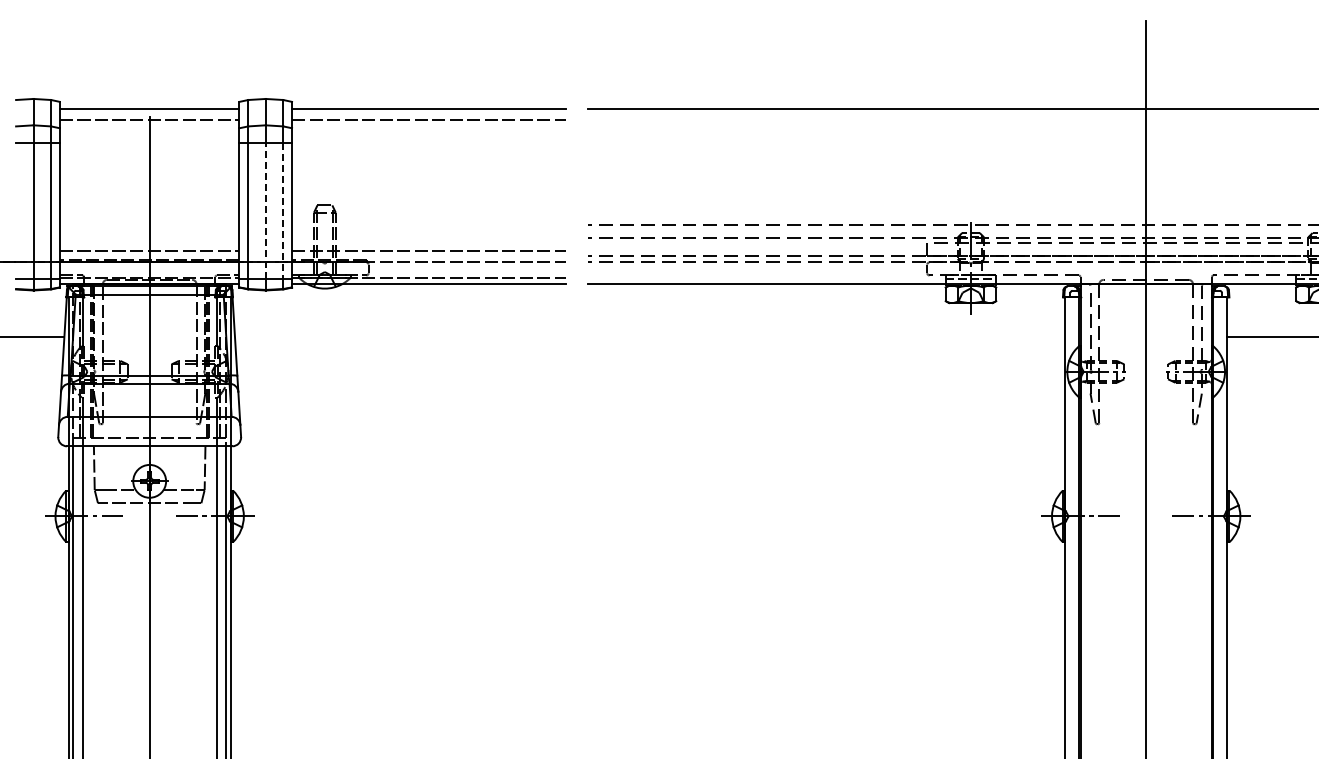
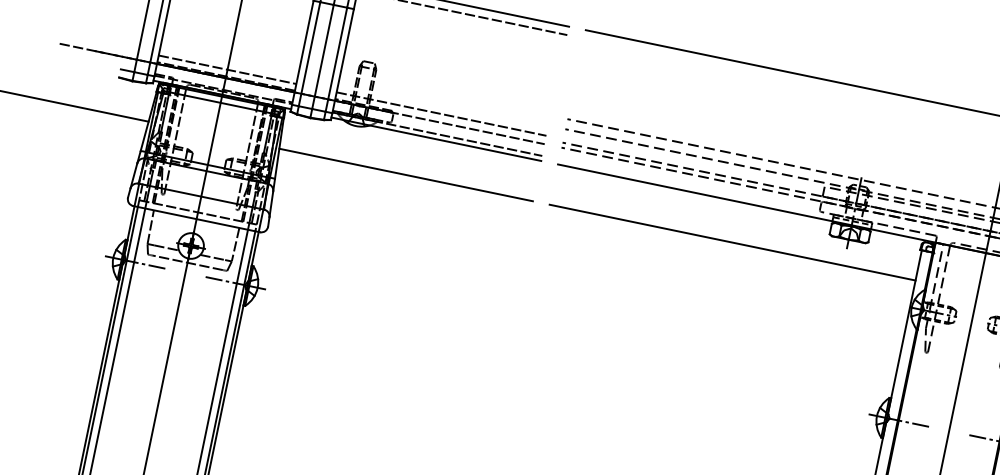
line: (265, 210) -> (322, 56), dashed -> solid
line: (283, 210) -> (336, 59), dashed -> solid
line: (399, 336) -> (405, 174), added
line: (826, 336) -> (732, 242), added

